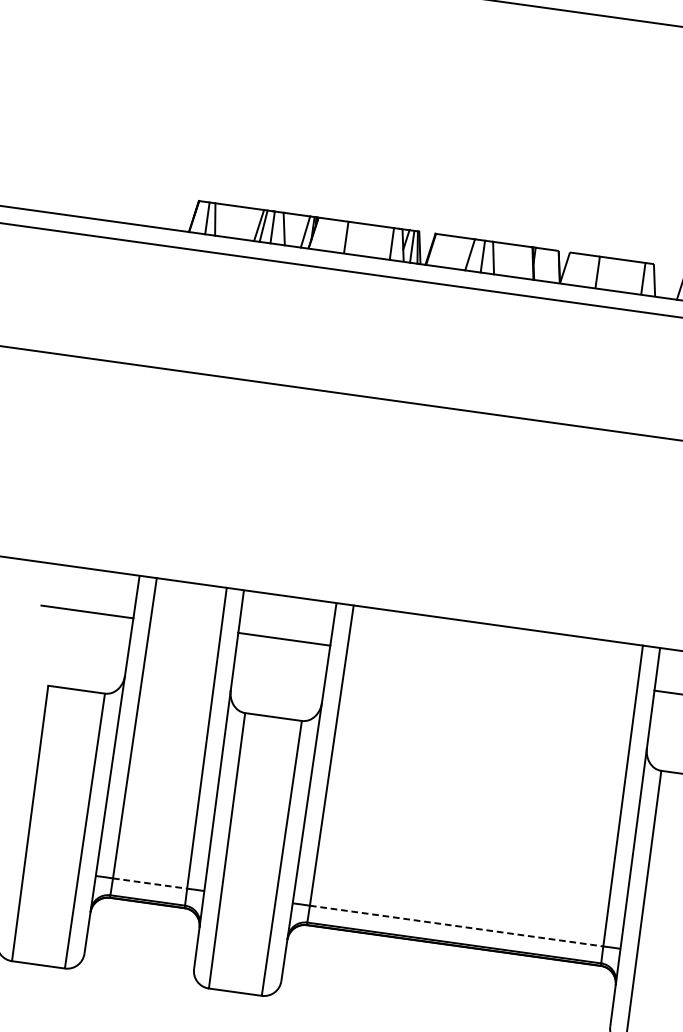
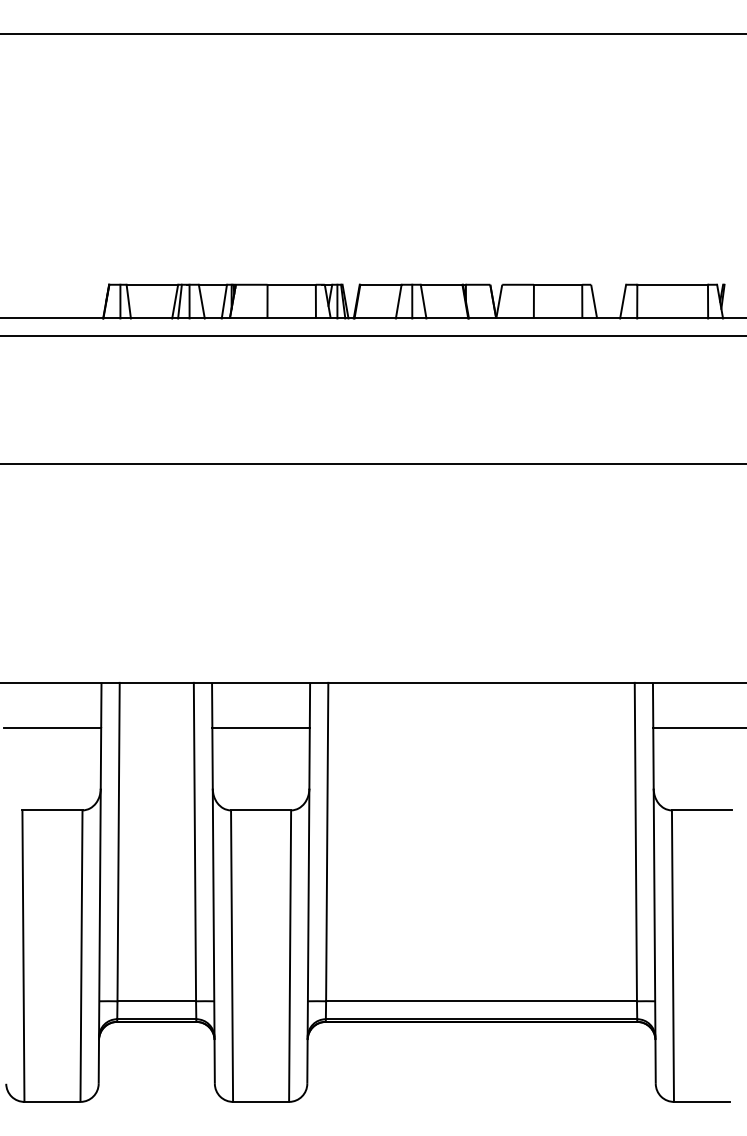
line: (150, 883) -> (157, 1001), dashed -> solid
line: (457, 926) -> (482, 1001), dashed -> solid

